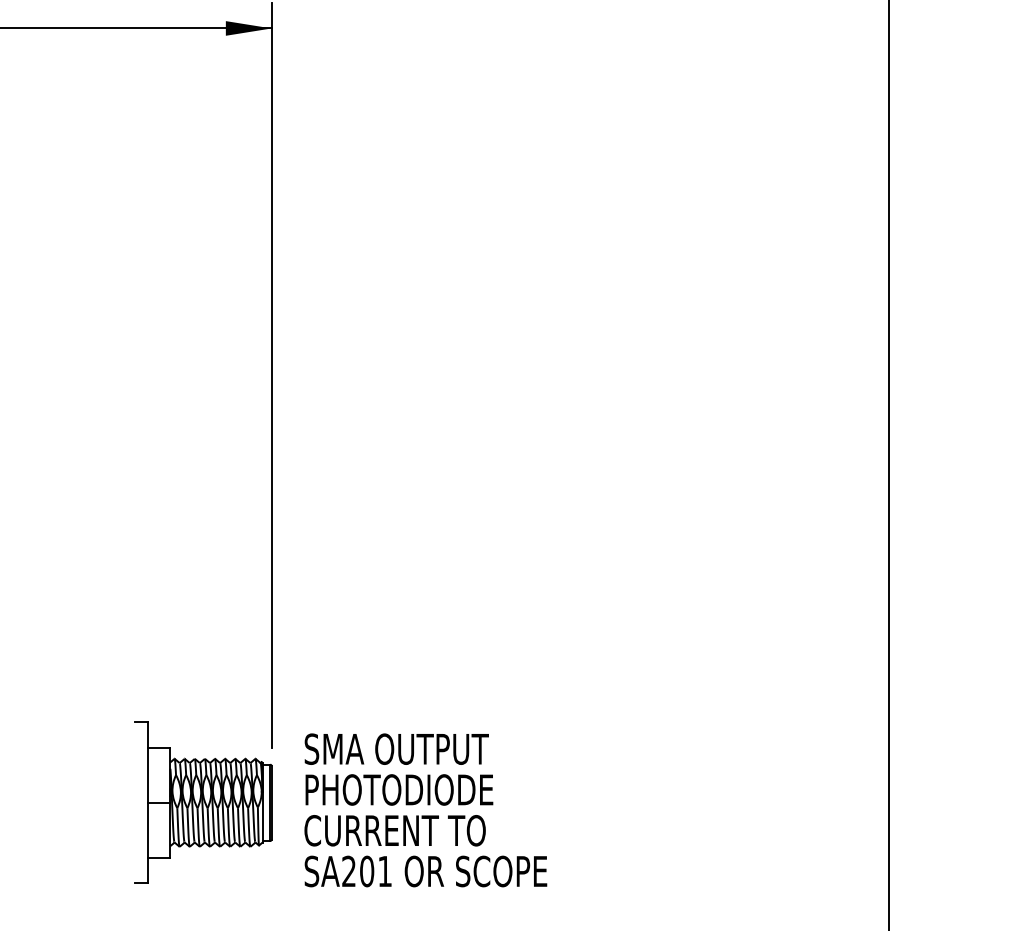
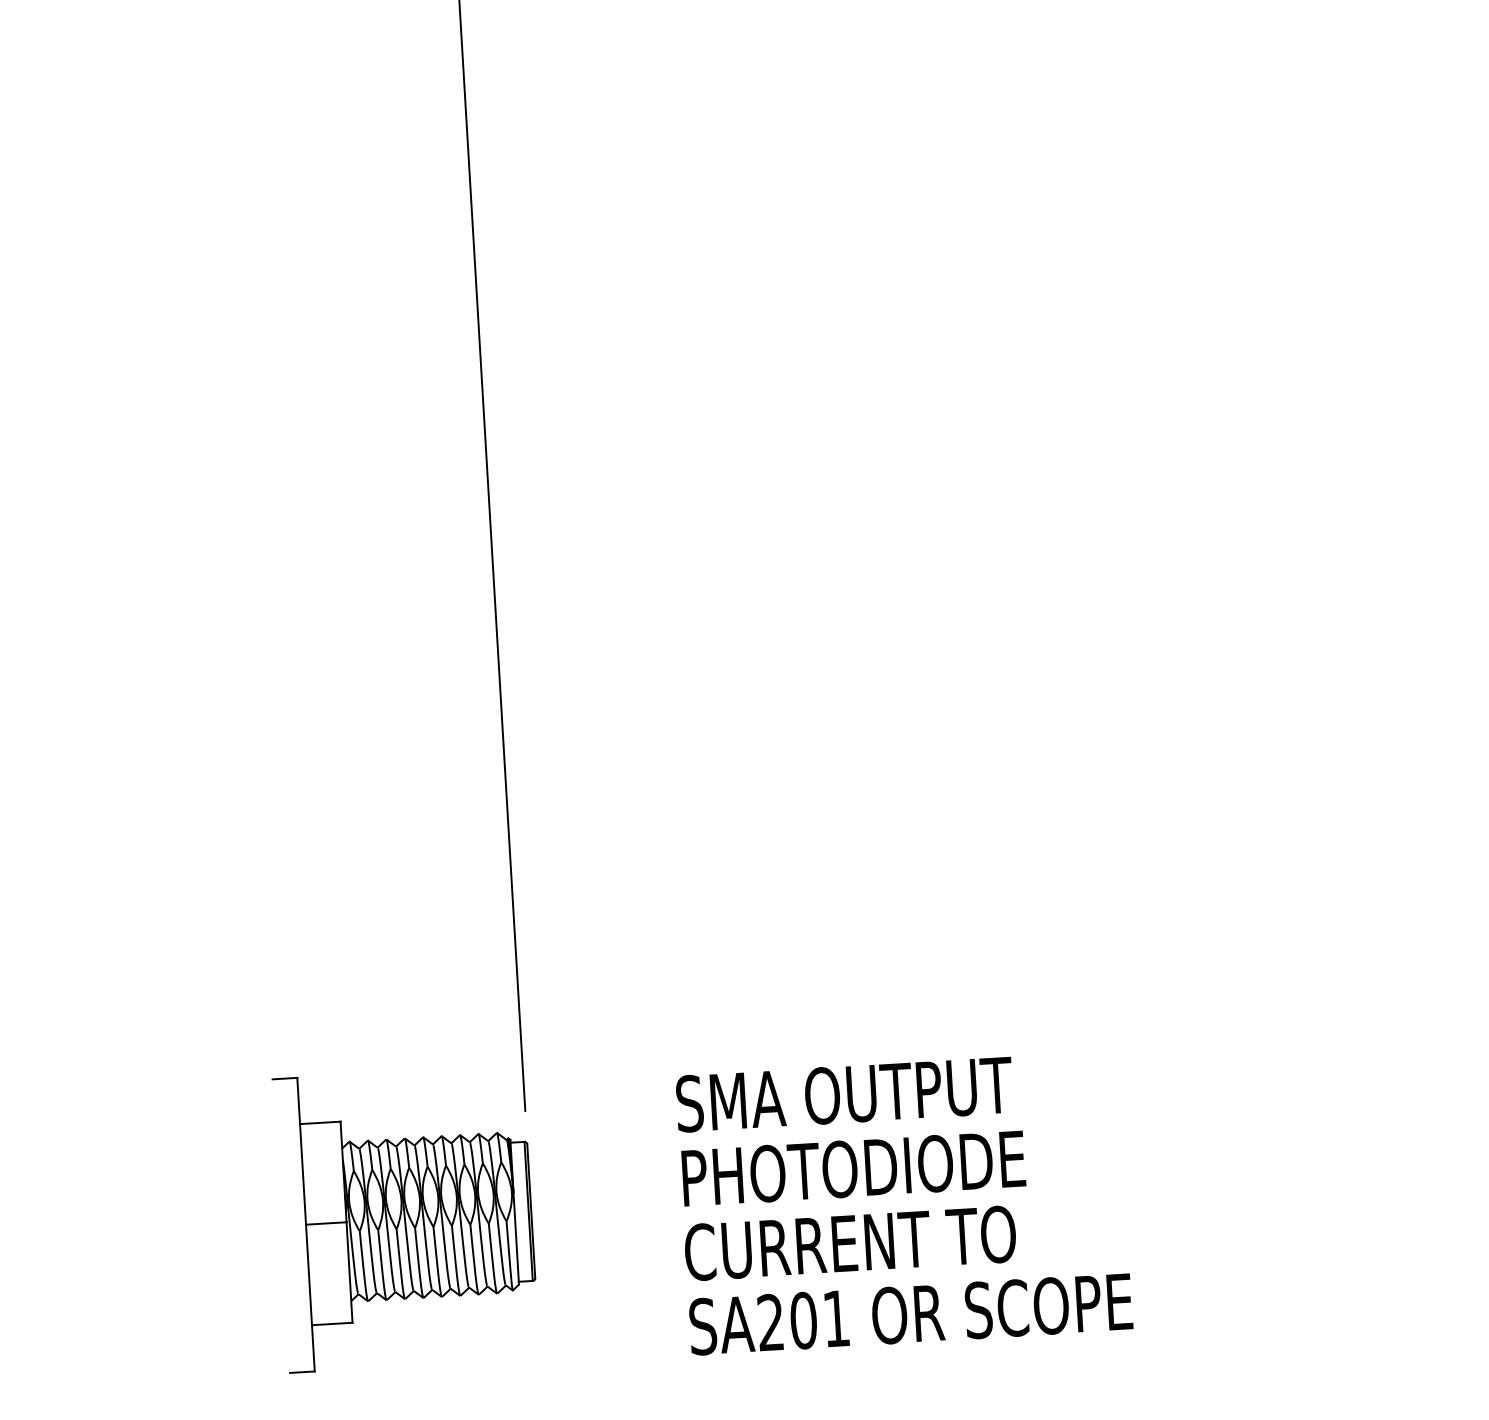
text: (425, 810) -> (903, 1203), moved

